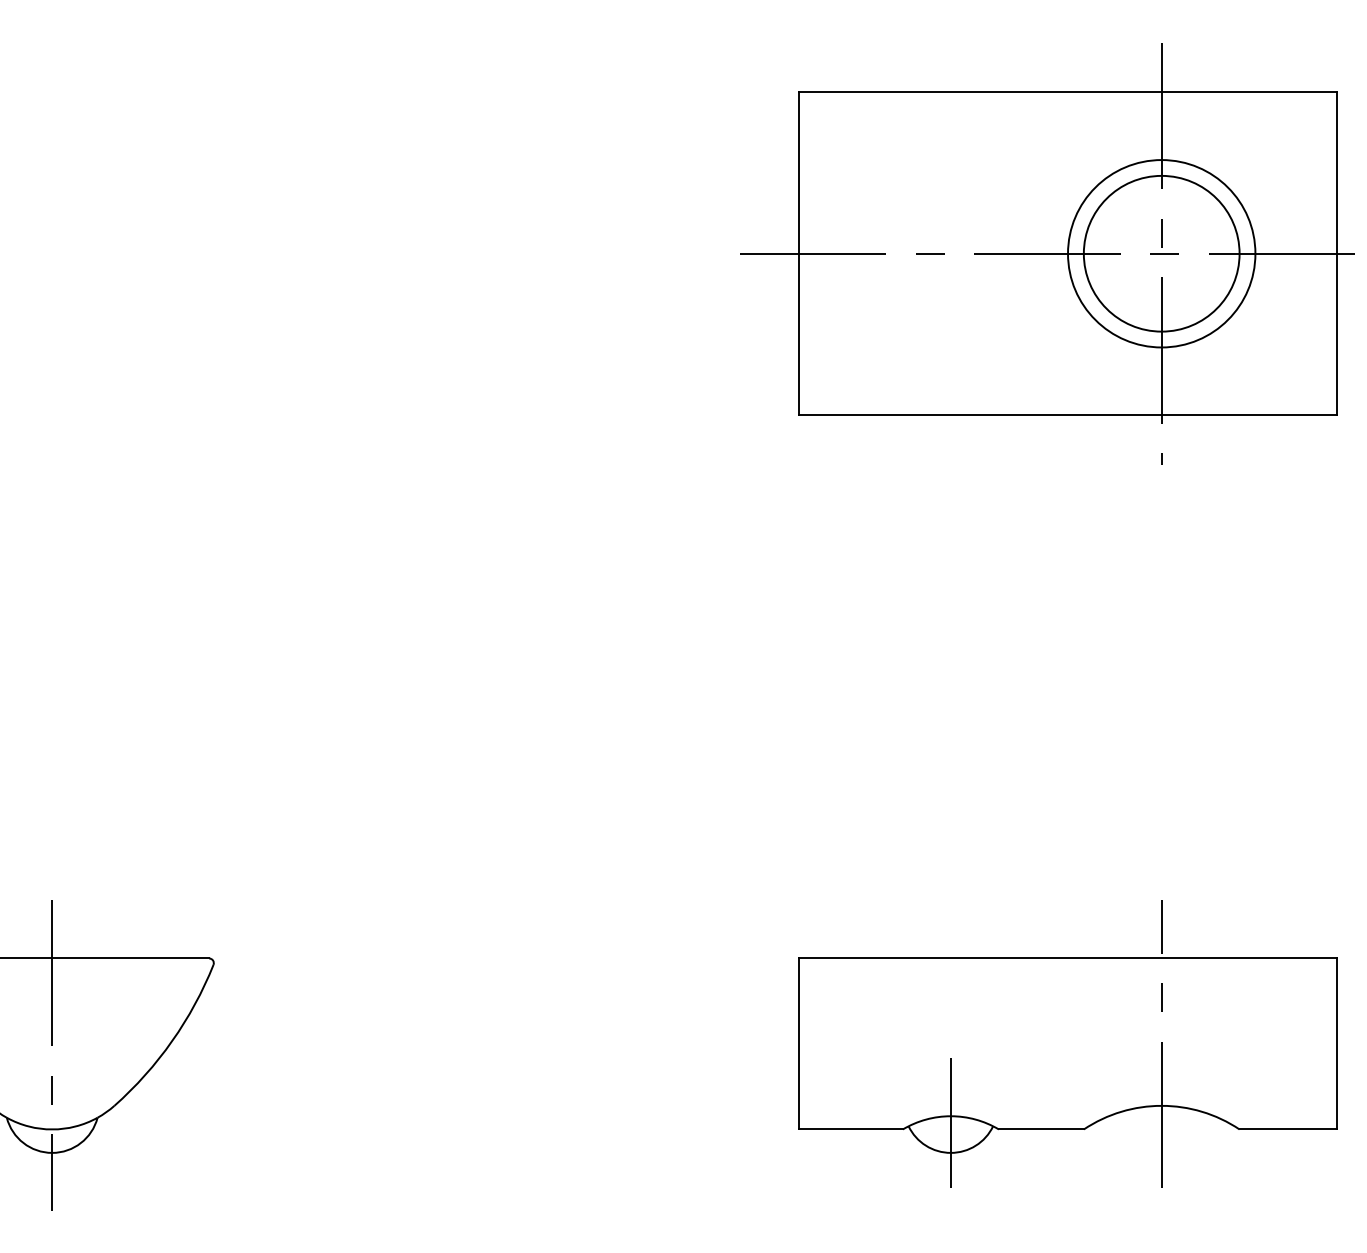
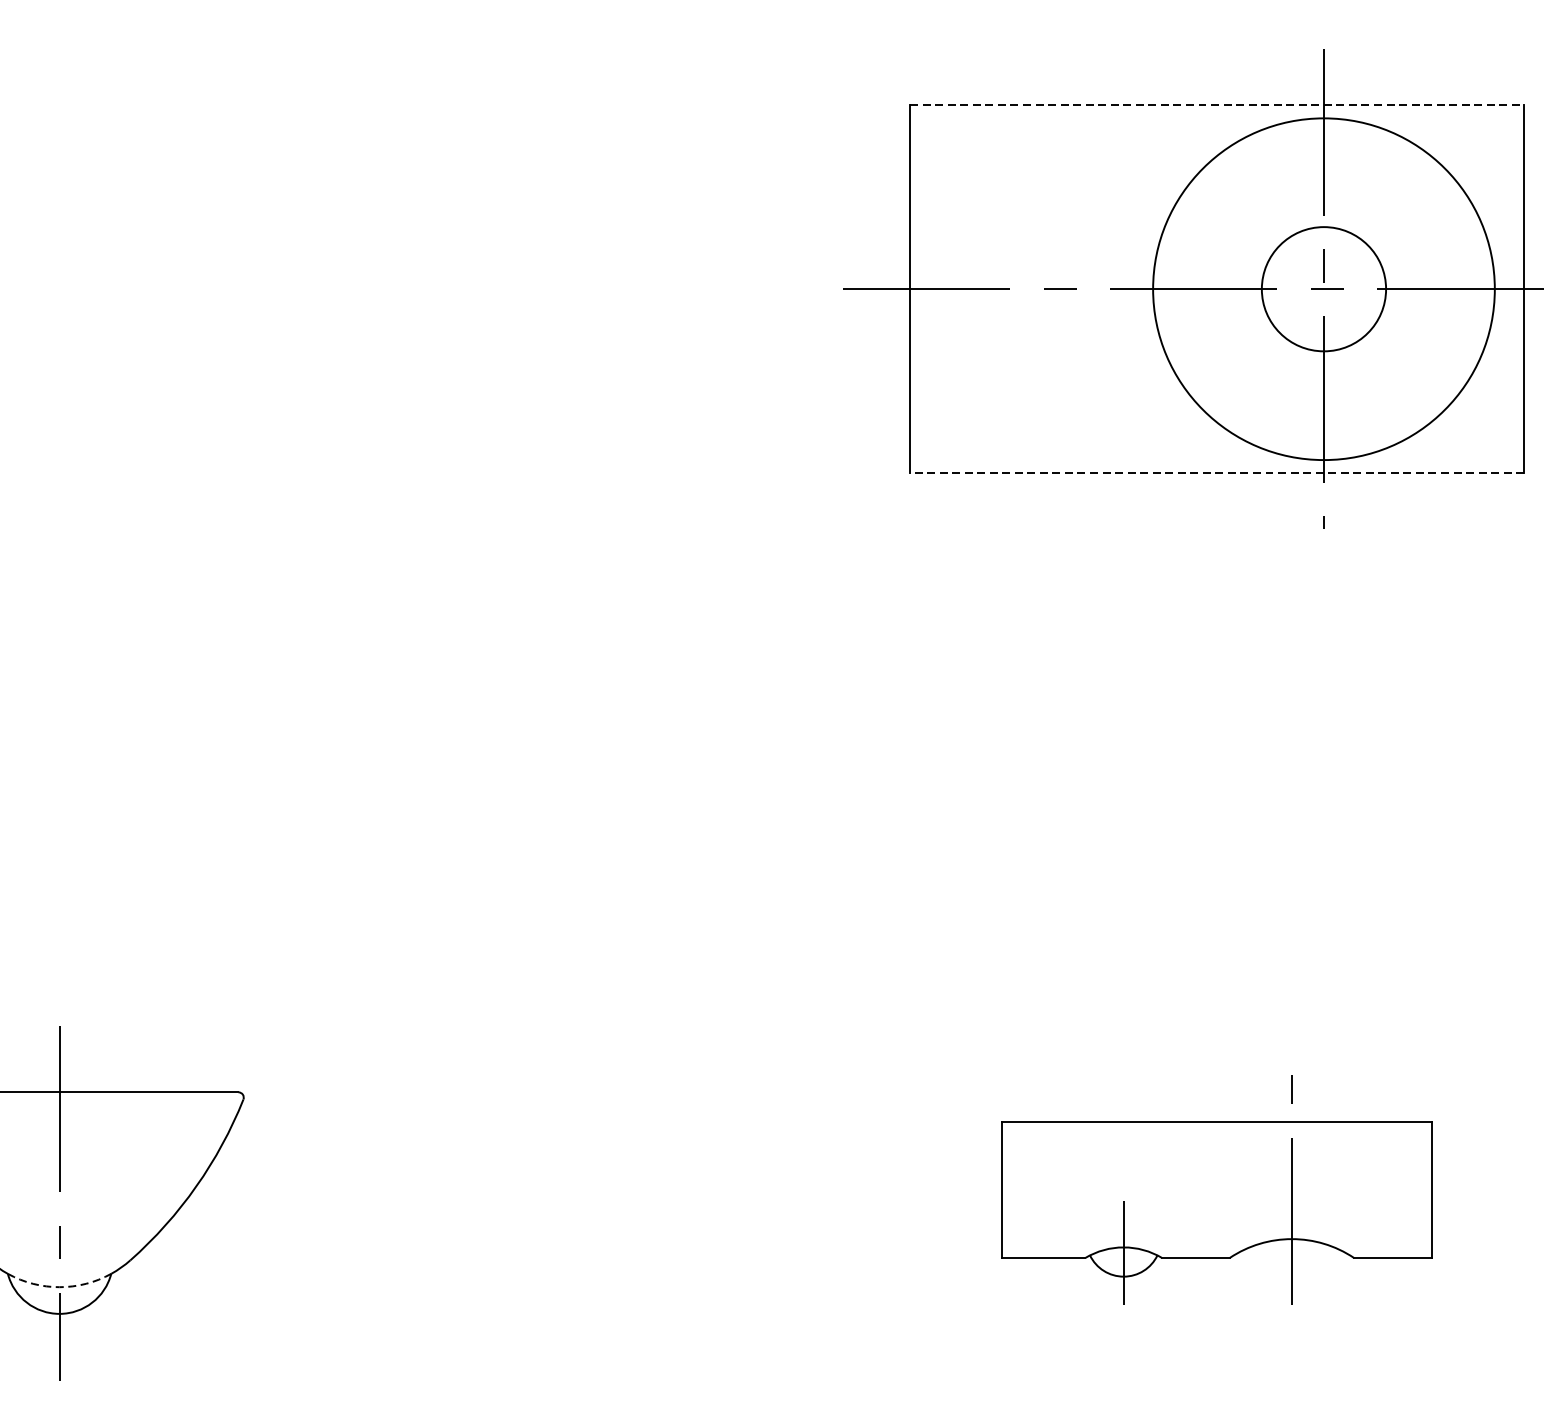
line: (1068, 92) -> (1217, 105), solid -> dashed
circle: (1161, 253) -> (1323, 288), size x0.7
circle: (1161, 253) -> (1323, 288), size x1.6
line: (1067, 415) -> (1216, 473), solid -> dashed
part: (1067, 1043) -> (1216, 1189), size x0.7
arc: (52, 1129) -> (59, 1287), solid -> dashed

